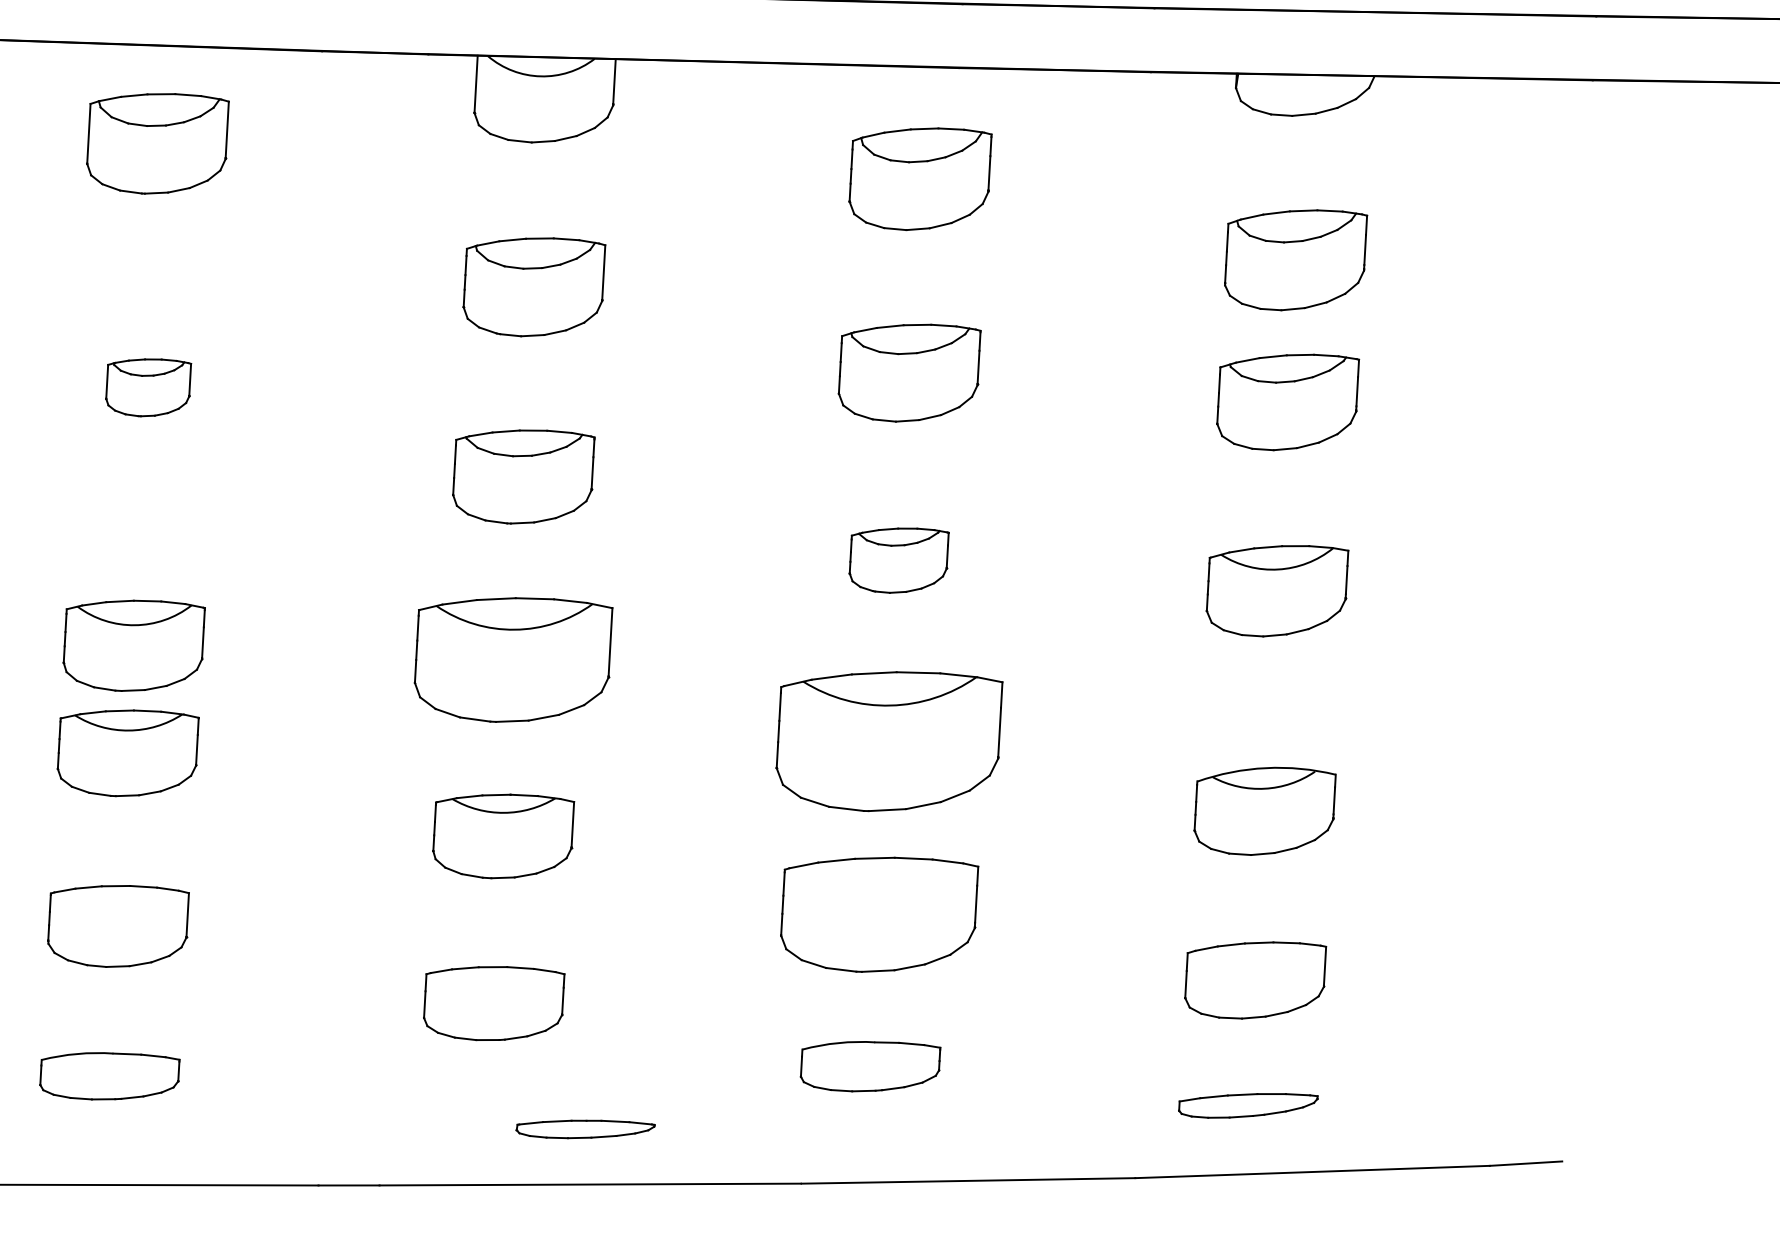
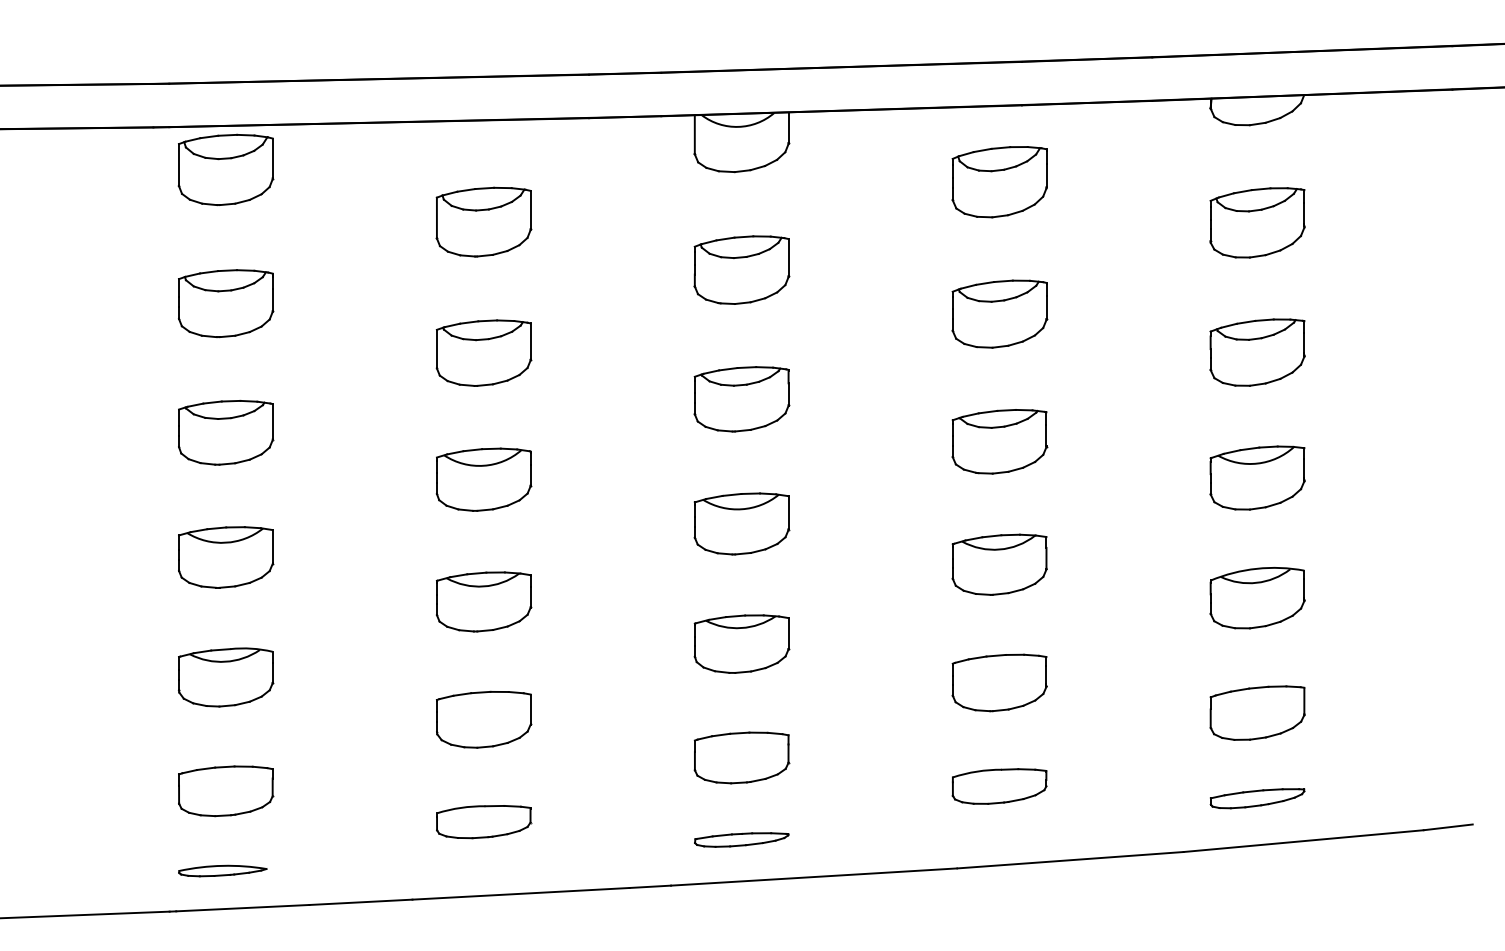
part: (157, 142) -> (483, 221), moved
part: (147, 386) -> (483, 352), size x1.67
part: (1287, 401) -> (1257, 352), moved
part: (898, 559) -> (999, 441), size x1.43
part: (1277, 589) -> (1257, 477), moved
part: (133, 645) -> (483, 479), moved
part: (512, 659) -> (741, 523), size x0.71
part: (888, 740) -> (999, 564), size x0.62
part: (878, 914) -> (999, 682), size x0.71
part: (585, 1128) -> (741, 839), moved

